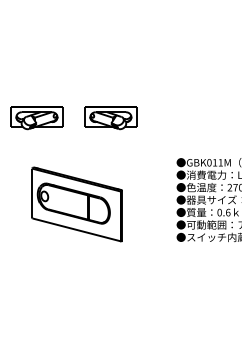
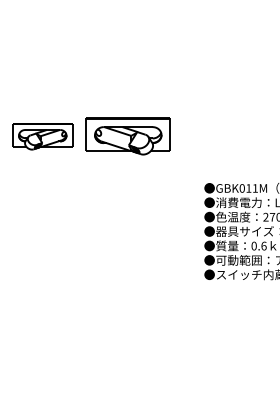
part: (110, 118) -> (127, 137), size x1.4
part: (76, 204) -> (88, 236), removed

